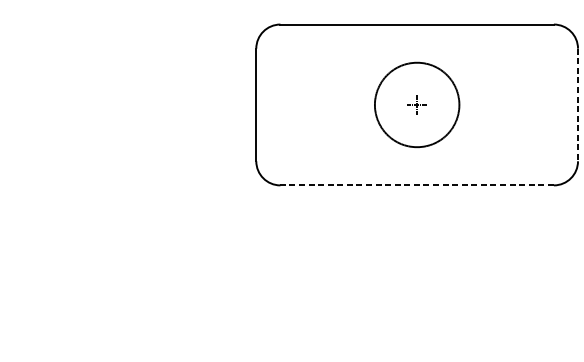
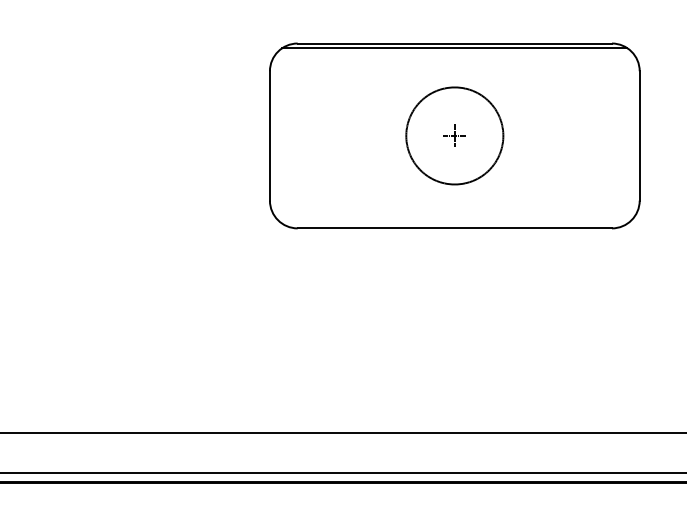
line: (416, 28) -> (454, 48), added
line: (577, 104) -> (639, 135), dashed -> solid
line: (416, 185) -> (454, 228), dashed -> solid

